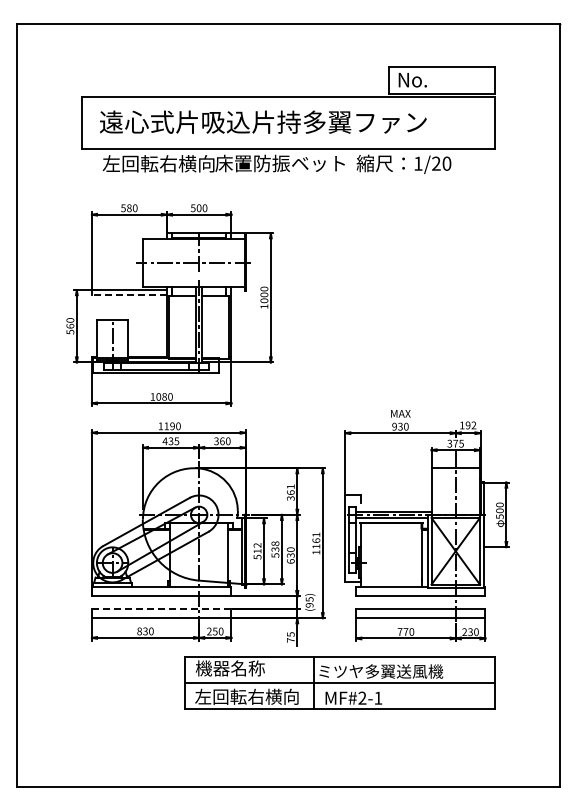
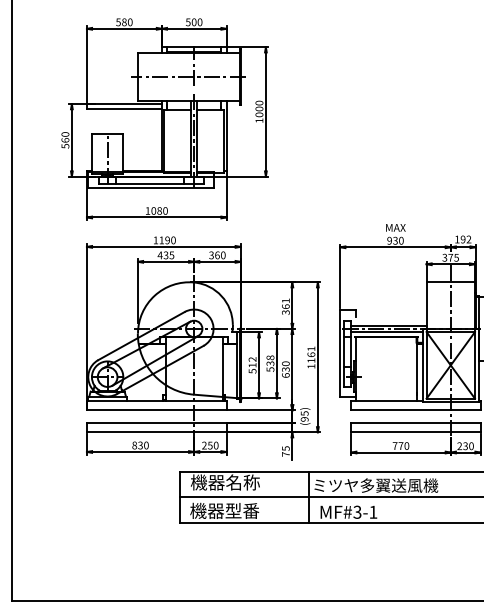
line: (128, 295) -> (123, 109), dashed -> solid
line: (161, 608) -> (156, 422), dashed -> solid
text: (246, 696) -> (241, 510), 左回転右横向 -> 機器型番
text: (362, 698) -> (357, 512), MF#2-1 -> MF#3-1

